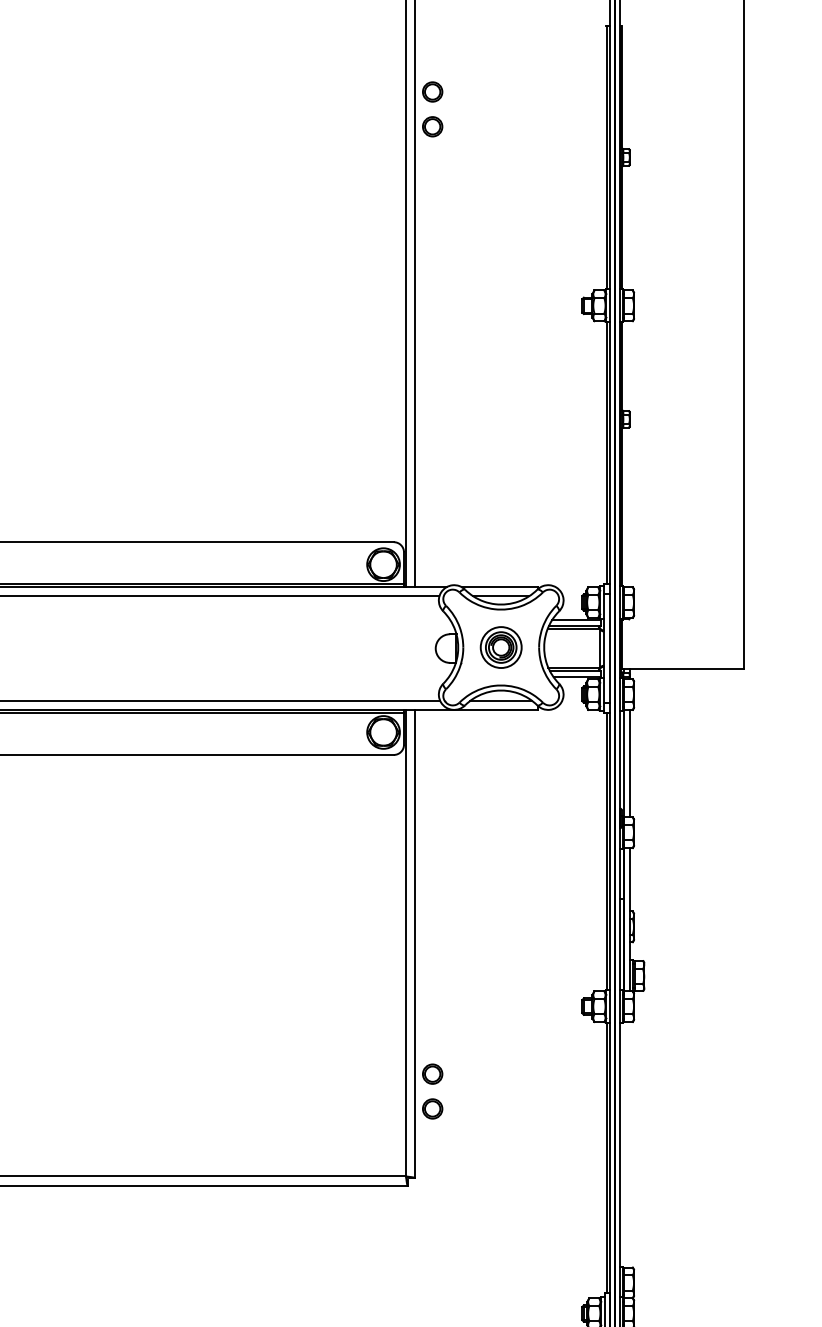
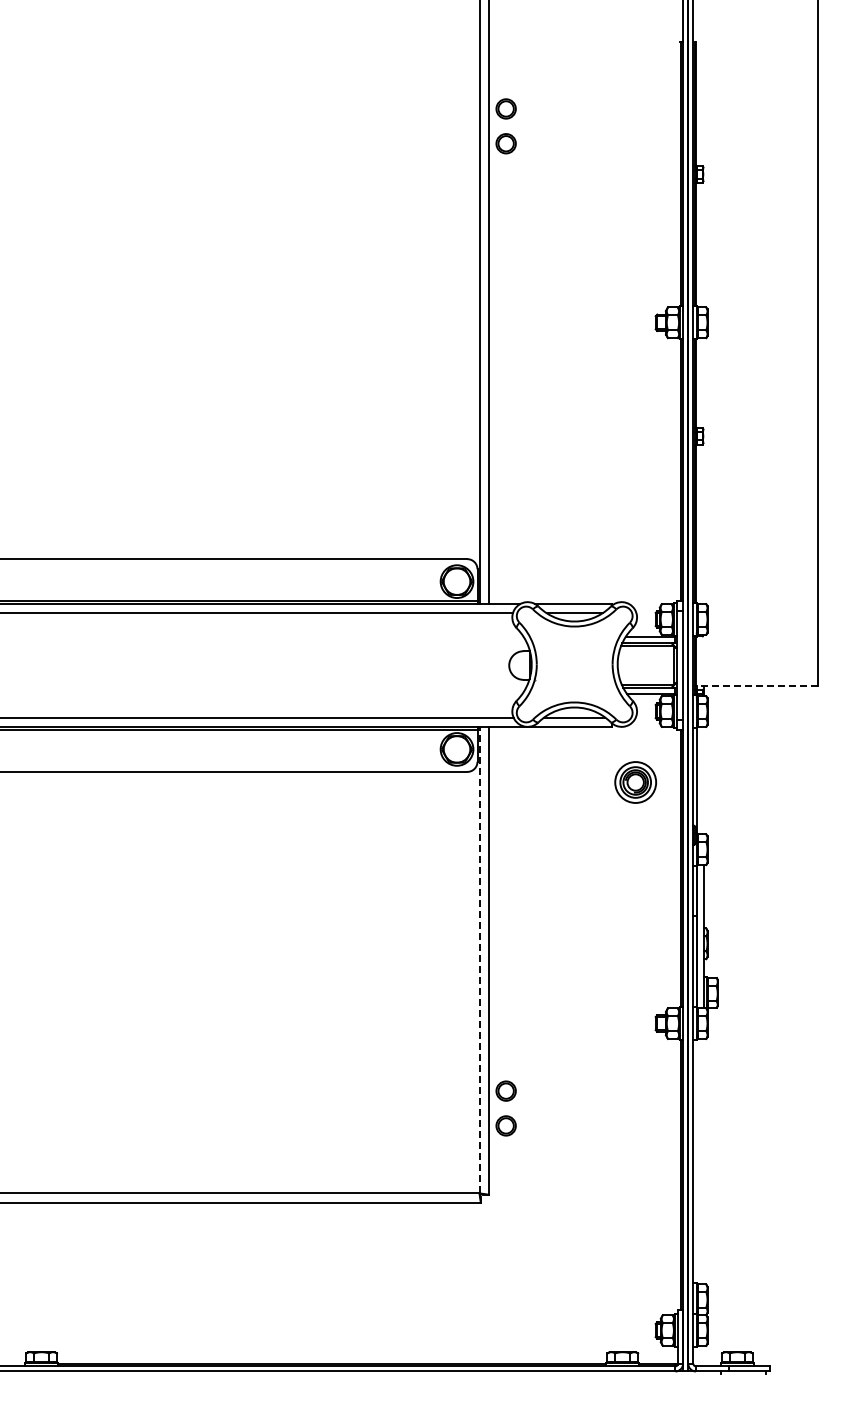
part: (501, 647) -> (635, 782), moved
line: (683, 669) -> (756, 686), solid -> dashed
line: (630, 763) -> (703, 780), removed
line: (406, 942) -> (479, 959), solid -> dashed

